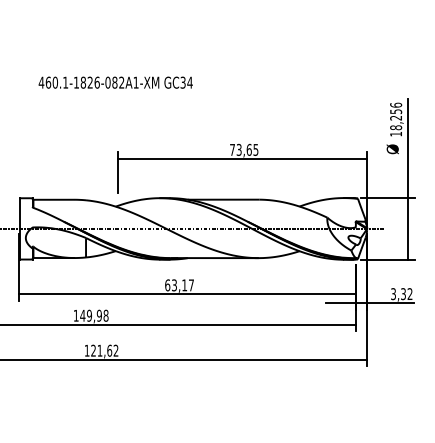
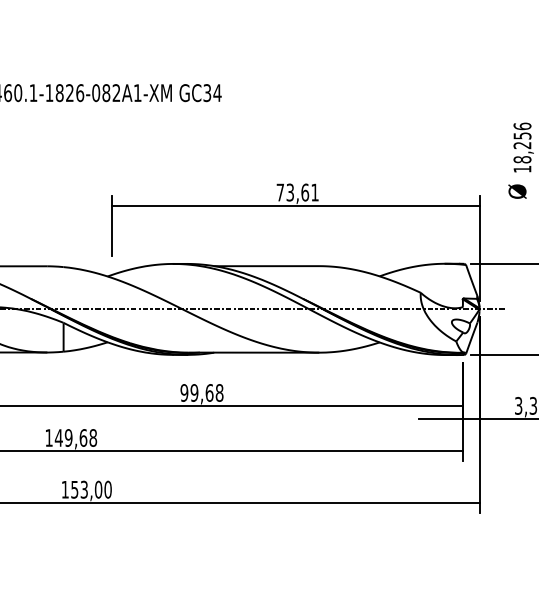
text: (255, 149) -> (314, 191), 73,65 -> 73,61
text: (179, 285) -> (201, 393), 63,17 -> 99,68
text: (98, 315) -> (82, 437), 149,98 -> 149,68
text: (104, 350) -> (90, 489), 121,62 -> 153,00

